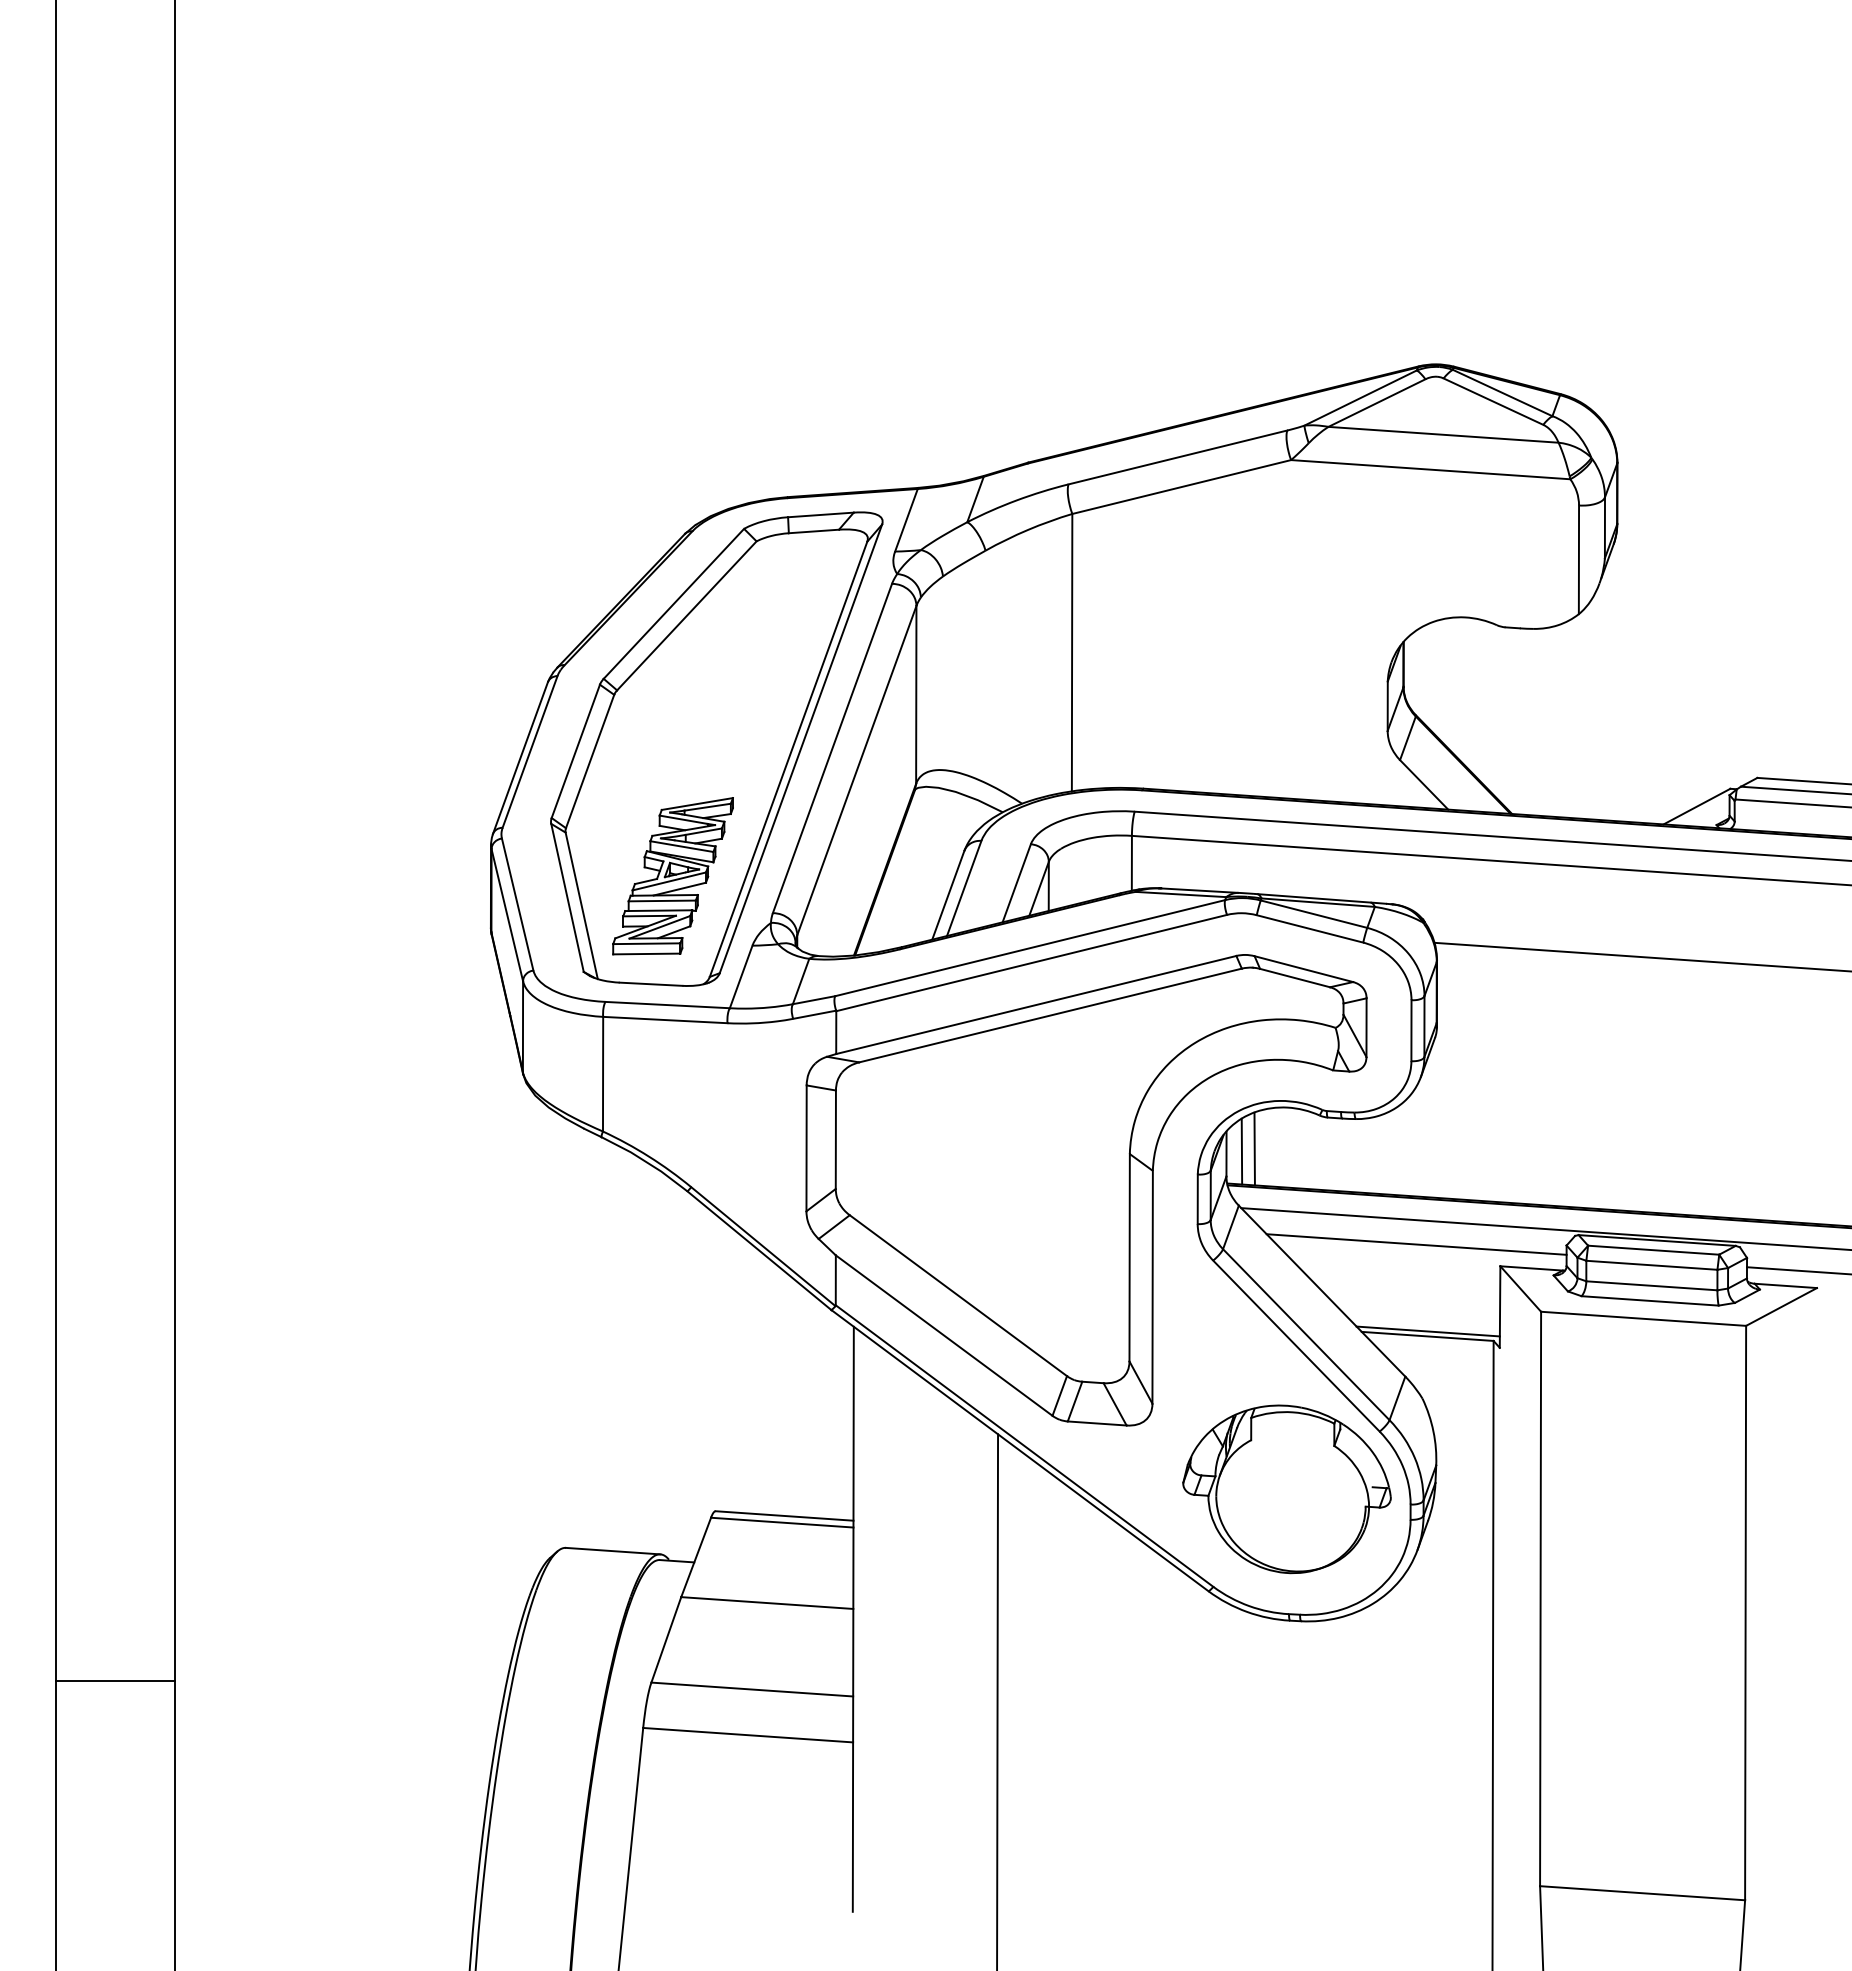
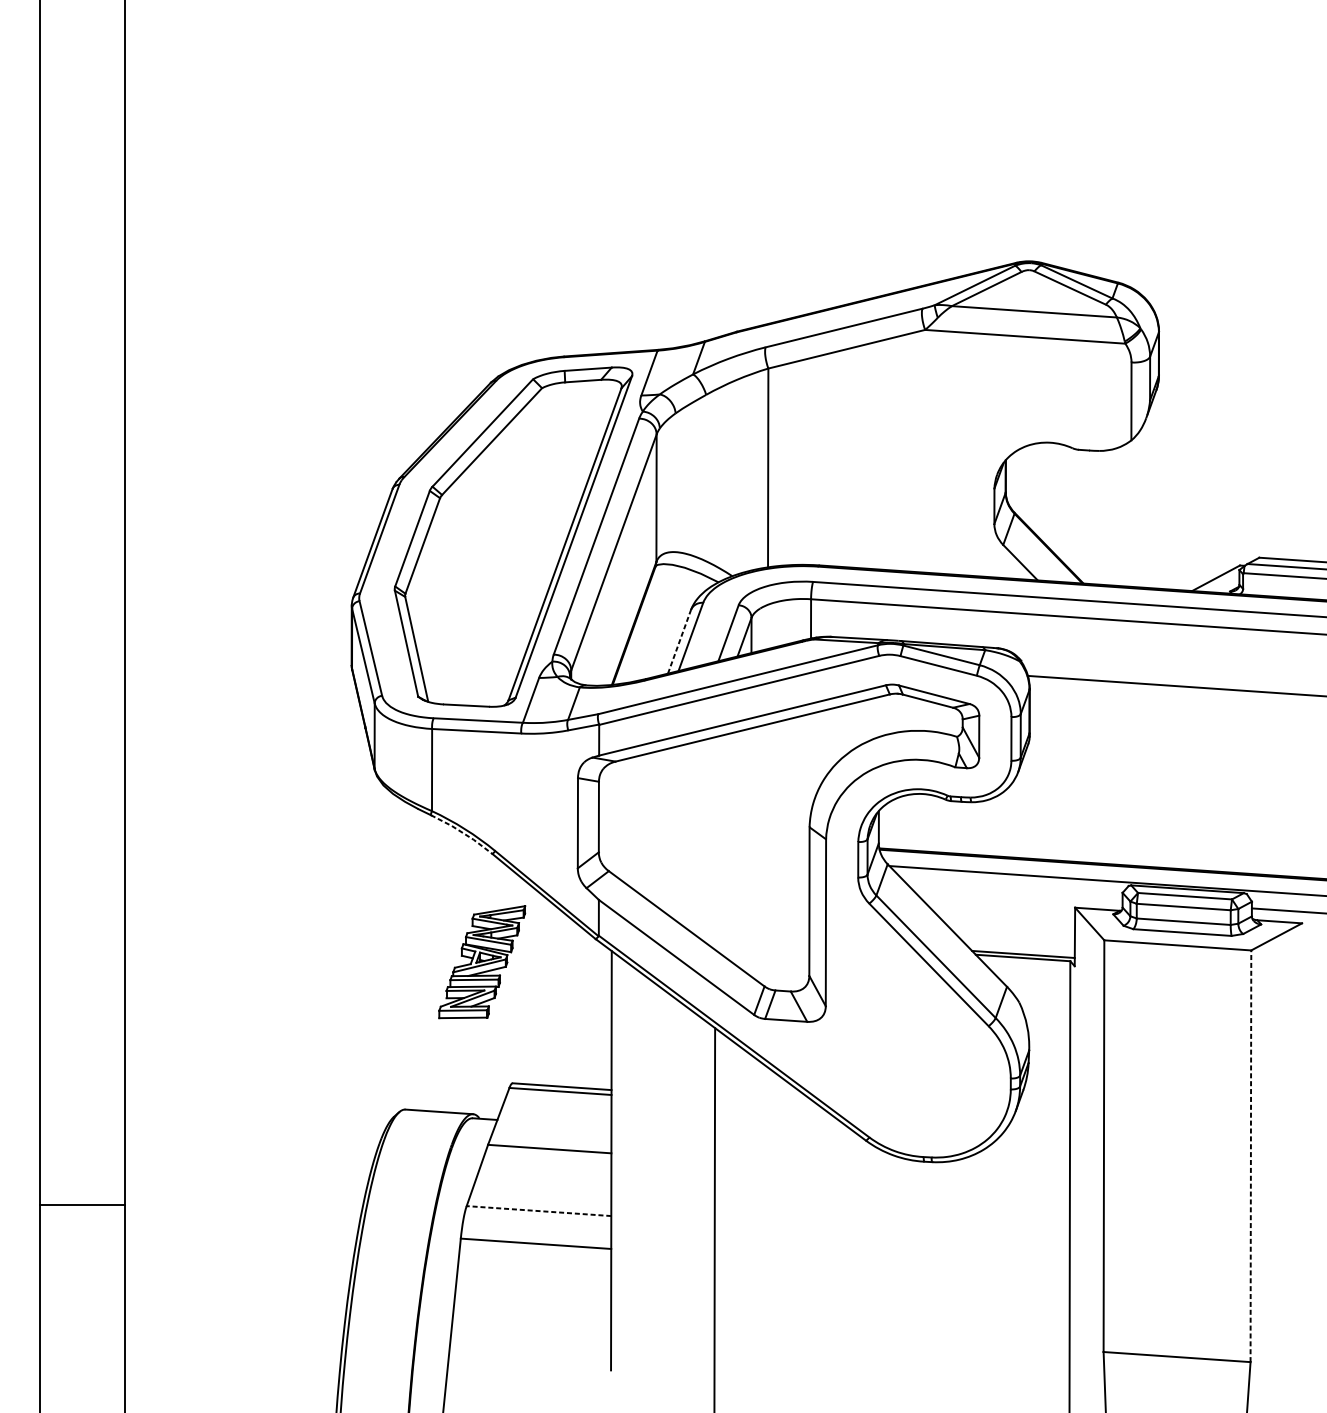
part: (672, 876) -> (481, 962), moved
line: (948, 894) -> (679, 641), solid -> dashed
line: (1254, 1148) -> (898, 823), removed
line: (1241, 1151) -> (889, 825), removed
line: (646, 1161) -> (463, 832), solid -> dashed
line: (1416, 1244) -> (1015, 892), removed
part: (1286, 1489) -> (921, 1067), removed
line: (1745, 1612) -> (1250, 1155), solid -> dashed
line: (751, 1689) -> (538, 1211), solid -> dashed

